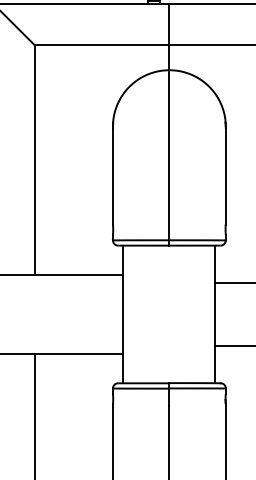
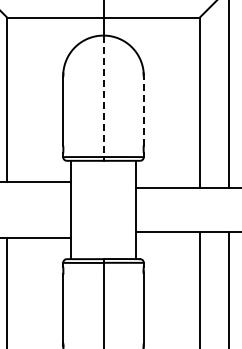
line: (169, 155) -> (103, 96), solid -> dashed
line: (225, 176) -> (143, 111), solid -> dashed

